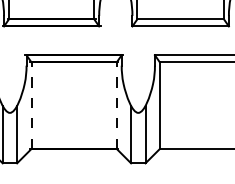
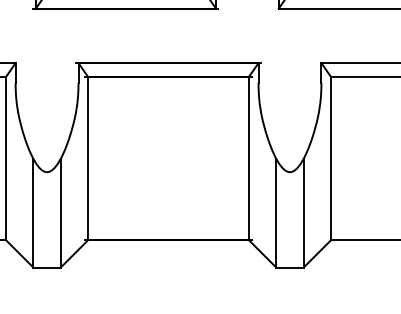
line: (31, 105) -> (87, 158), dashed -> solid
line: (116, 105) -> (248, 158), dashed -> solid

